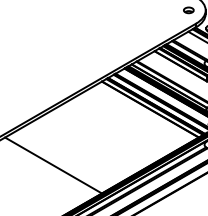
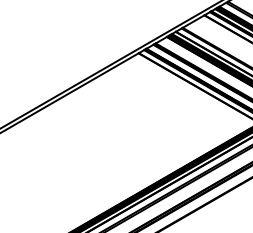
line: (53, 165) -> (78, 158), removed

